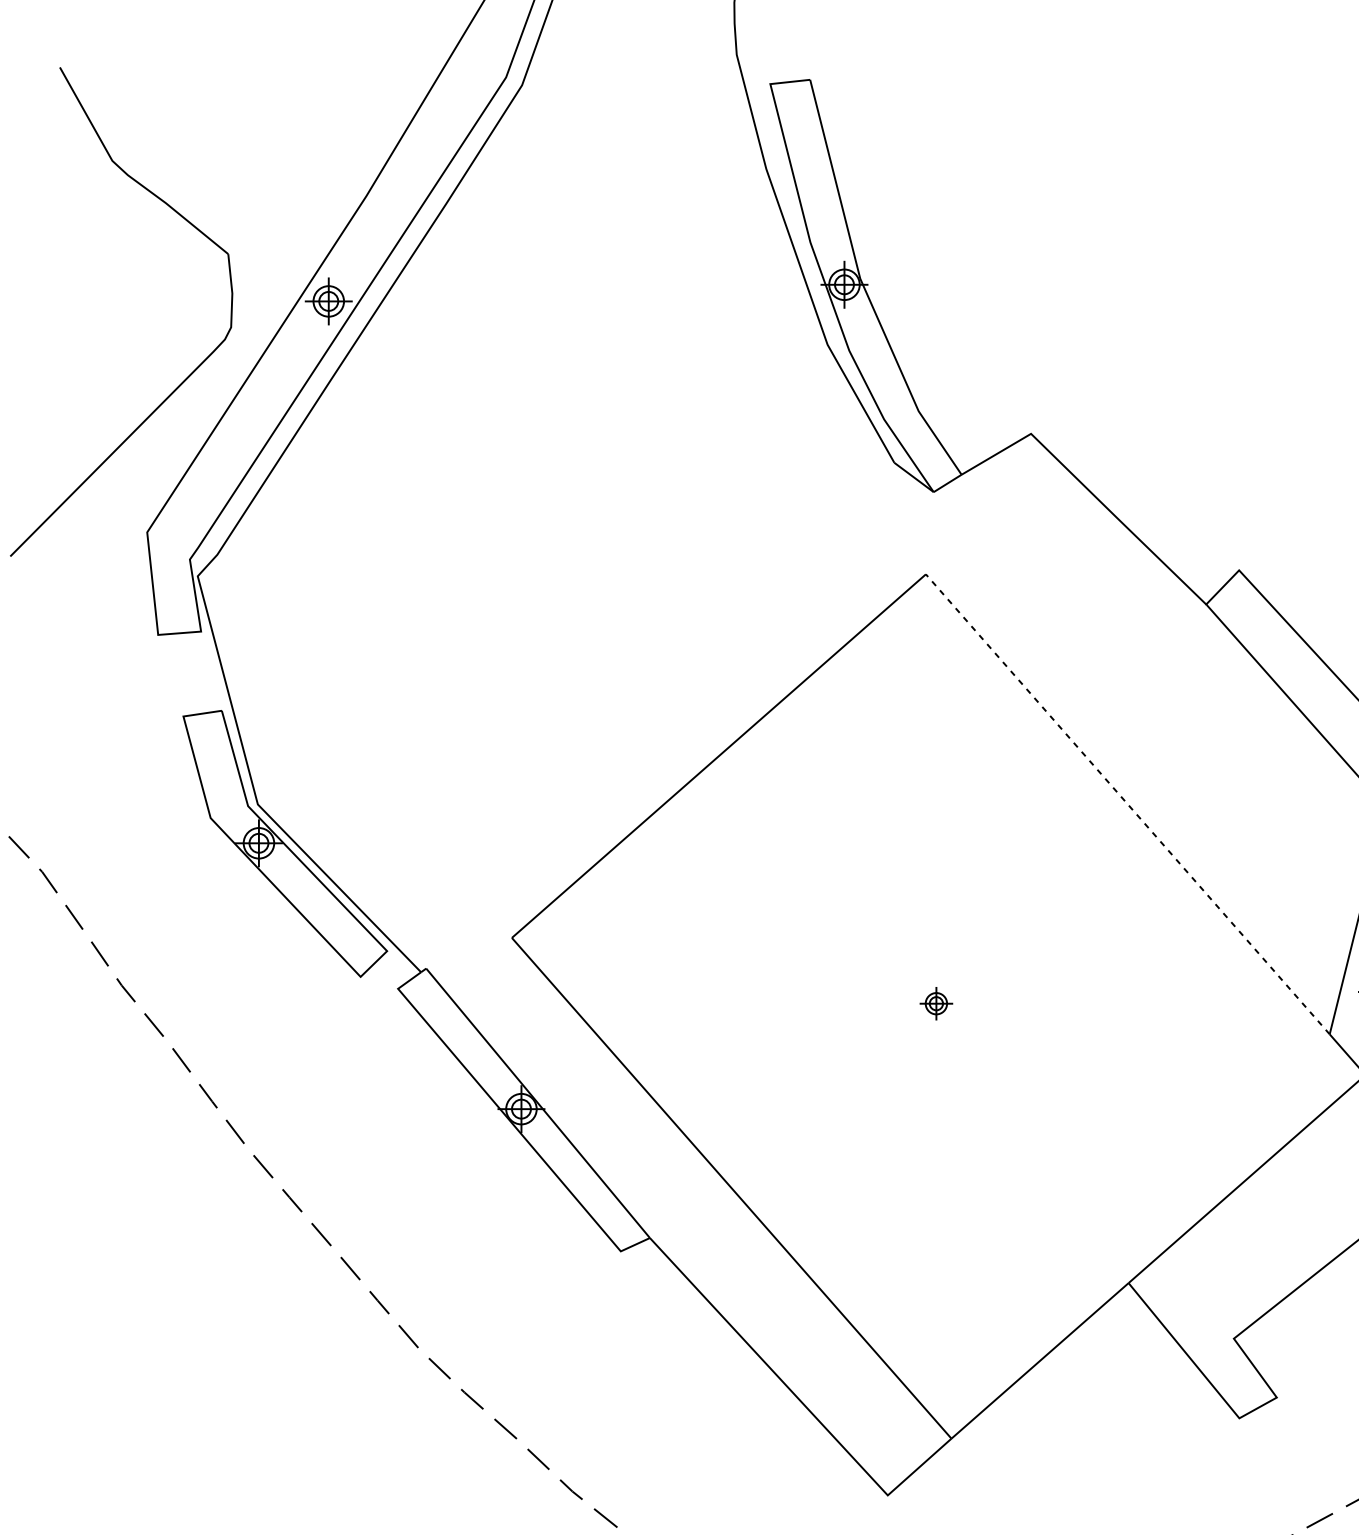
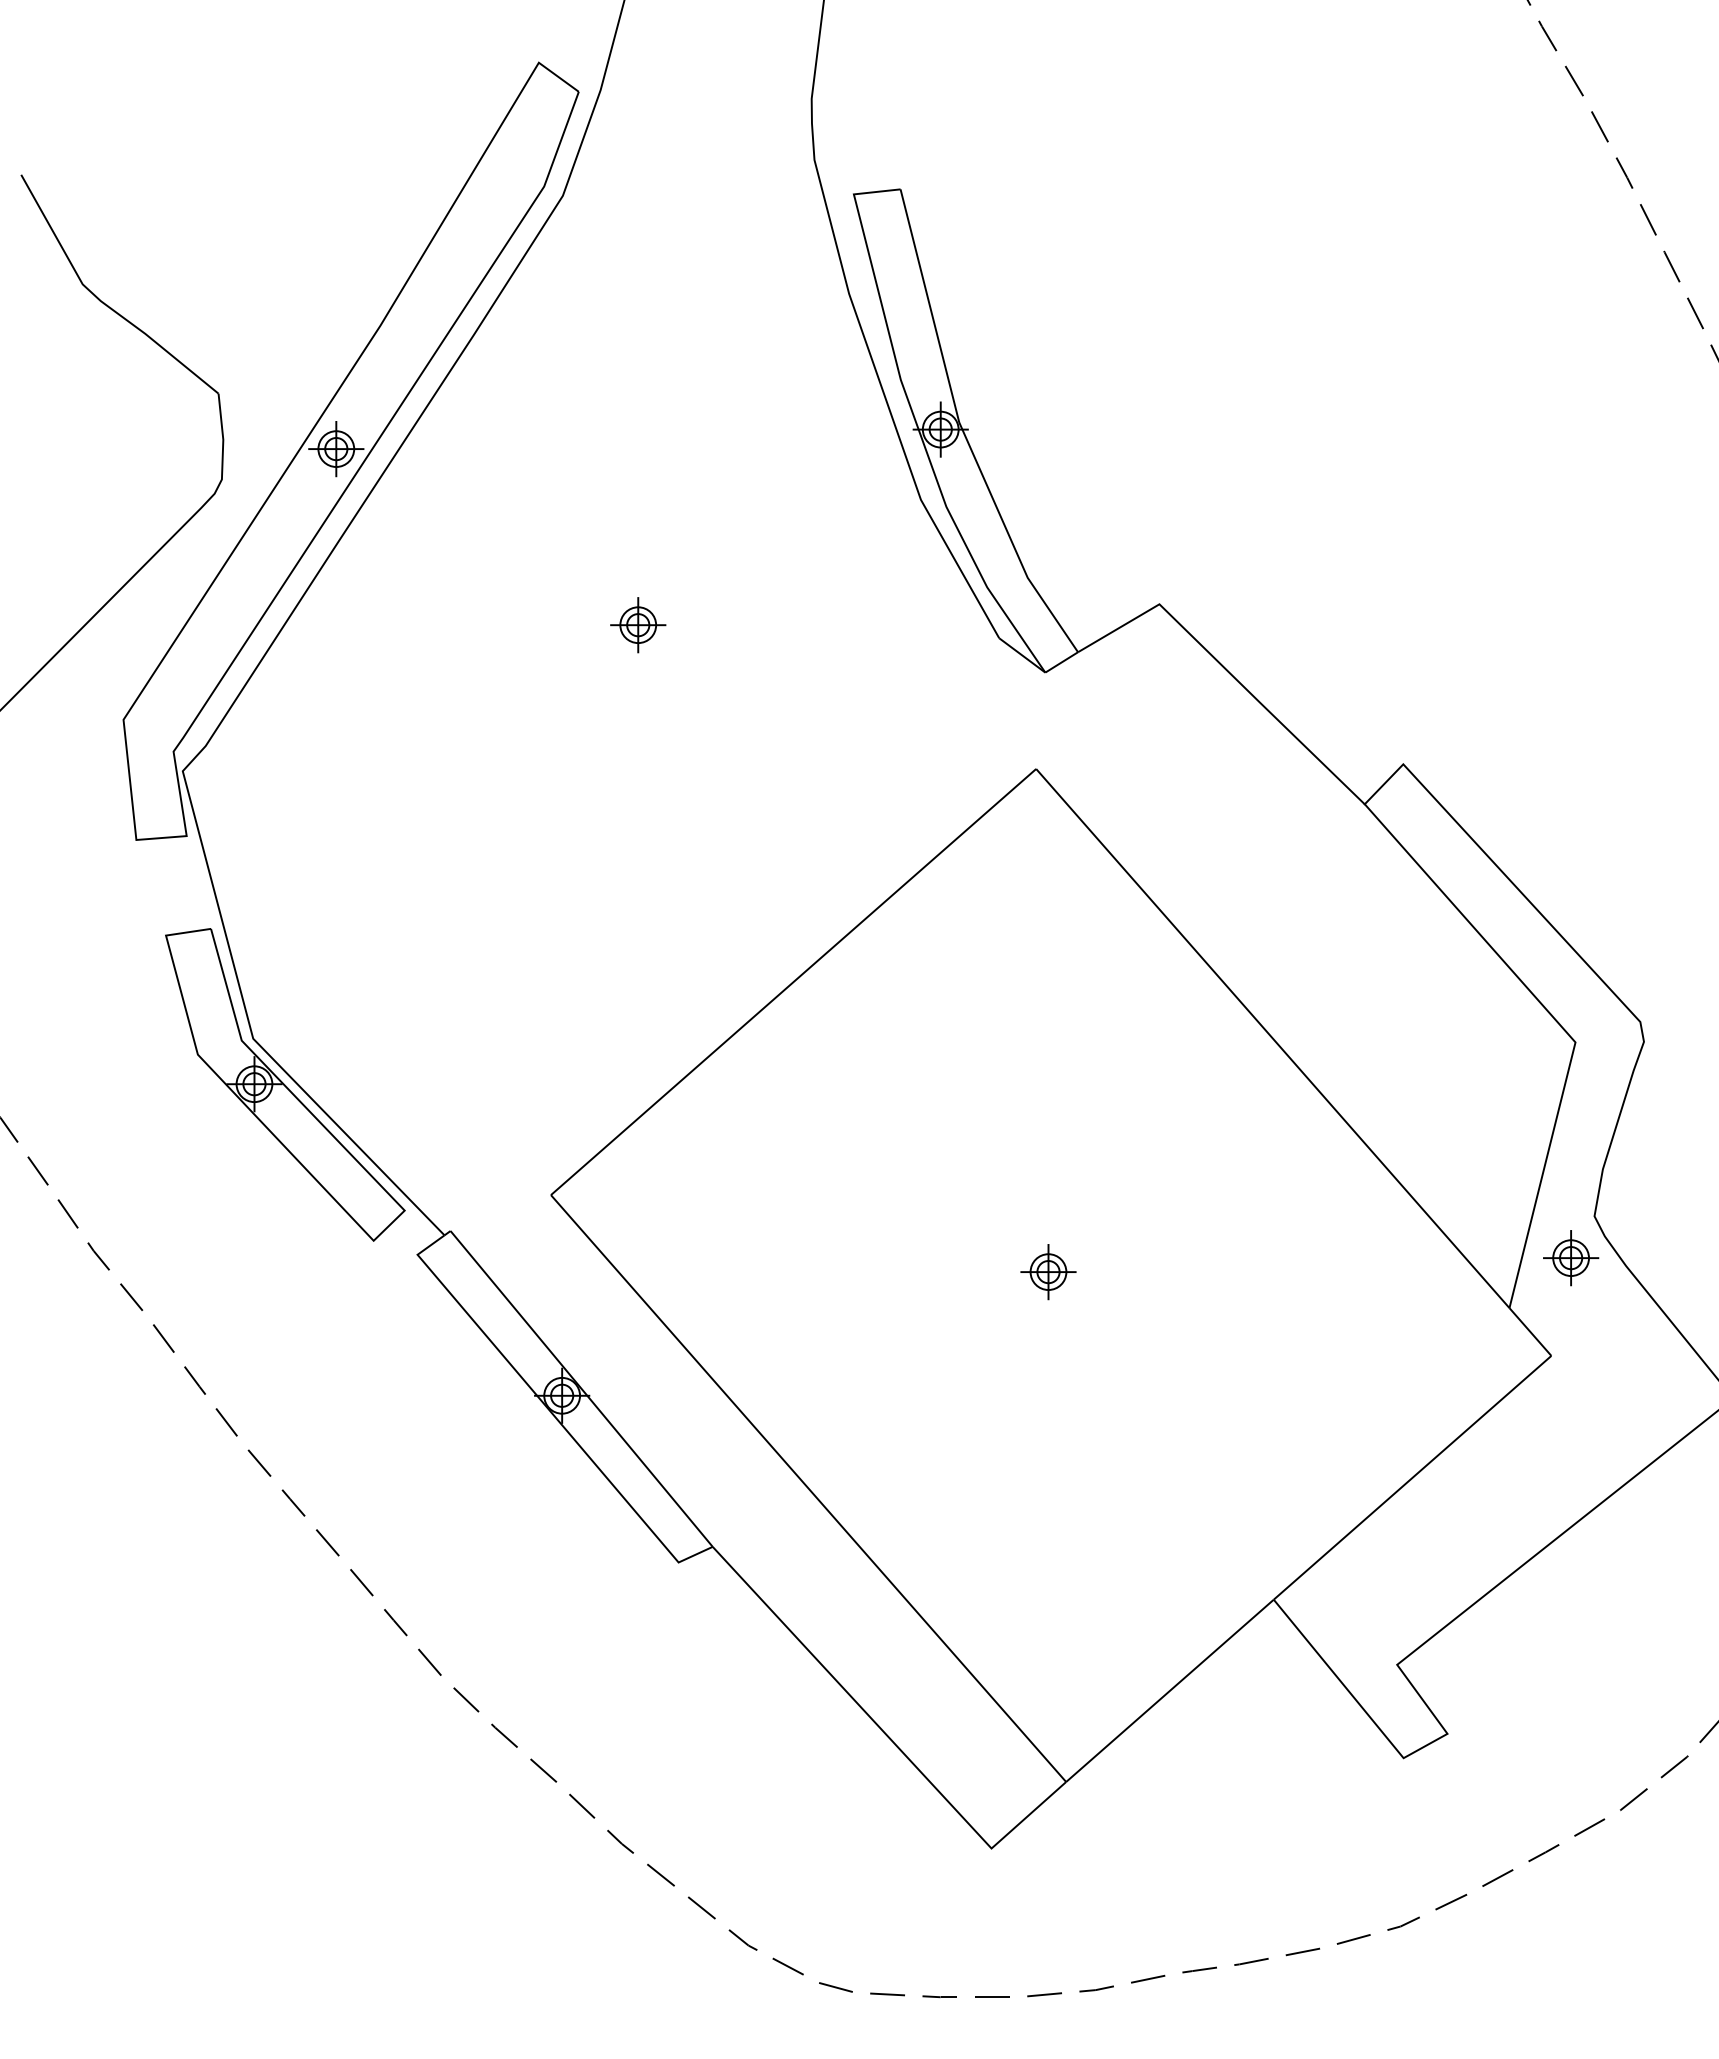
part: (586, 451) -> (638, 625), added
line: (1127, 804) -> (1272, 1038), dashed -> solid
part: (936, 1003) -> (1048, 1272), size x1.43

